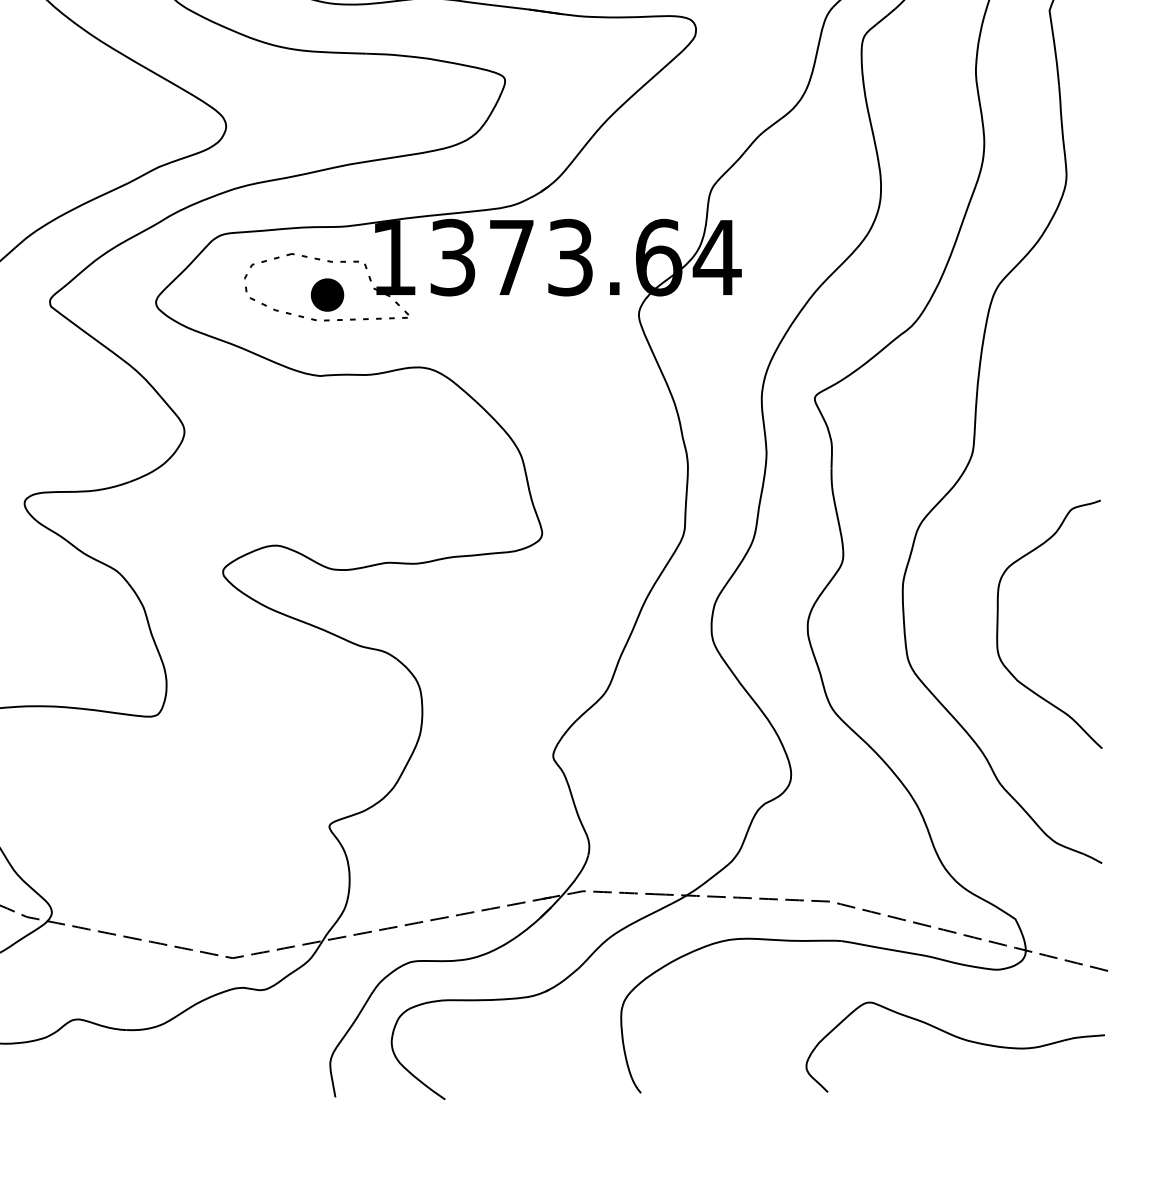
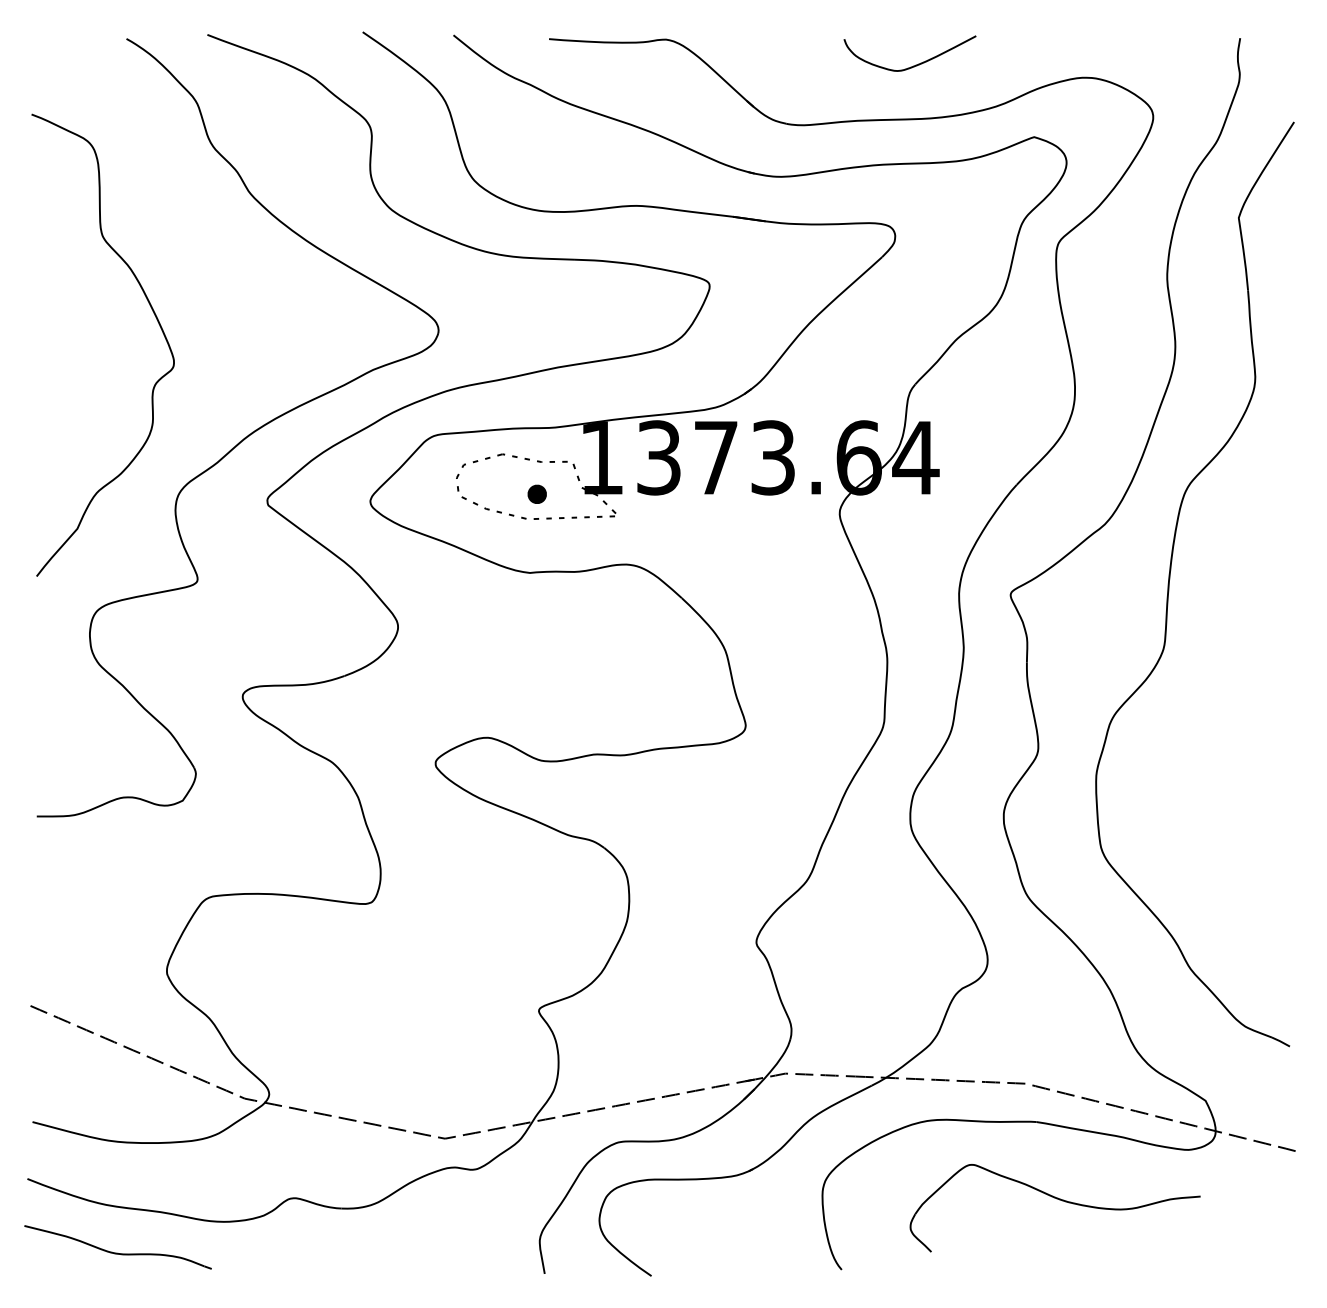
part: (327, 295) -> (537, 494), size x0.6
curve: (998, 623) -> (1189, 813), removed
part: (956, 1038) -> (1056, 1199), moved

